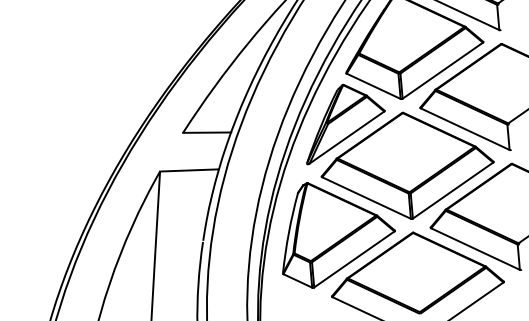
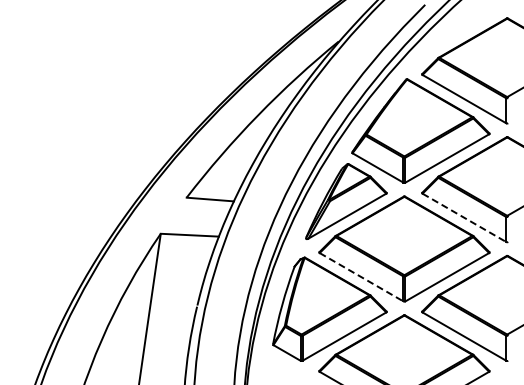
line: (465, 129) -> (464, 218), solid -> dashed
line: (367, 198) -> (362, 277), solid -> dashed

